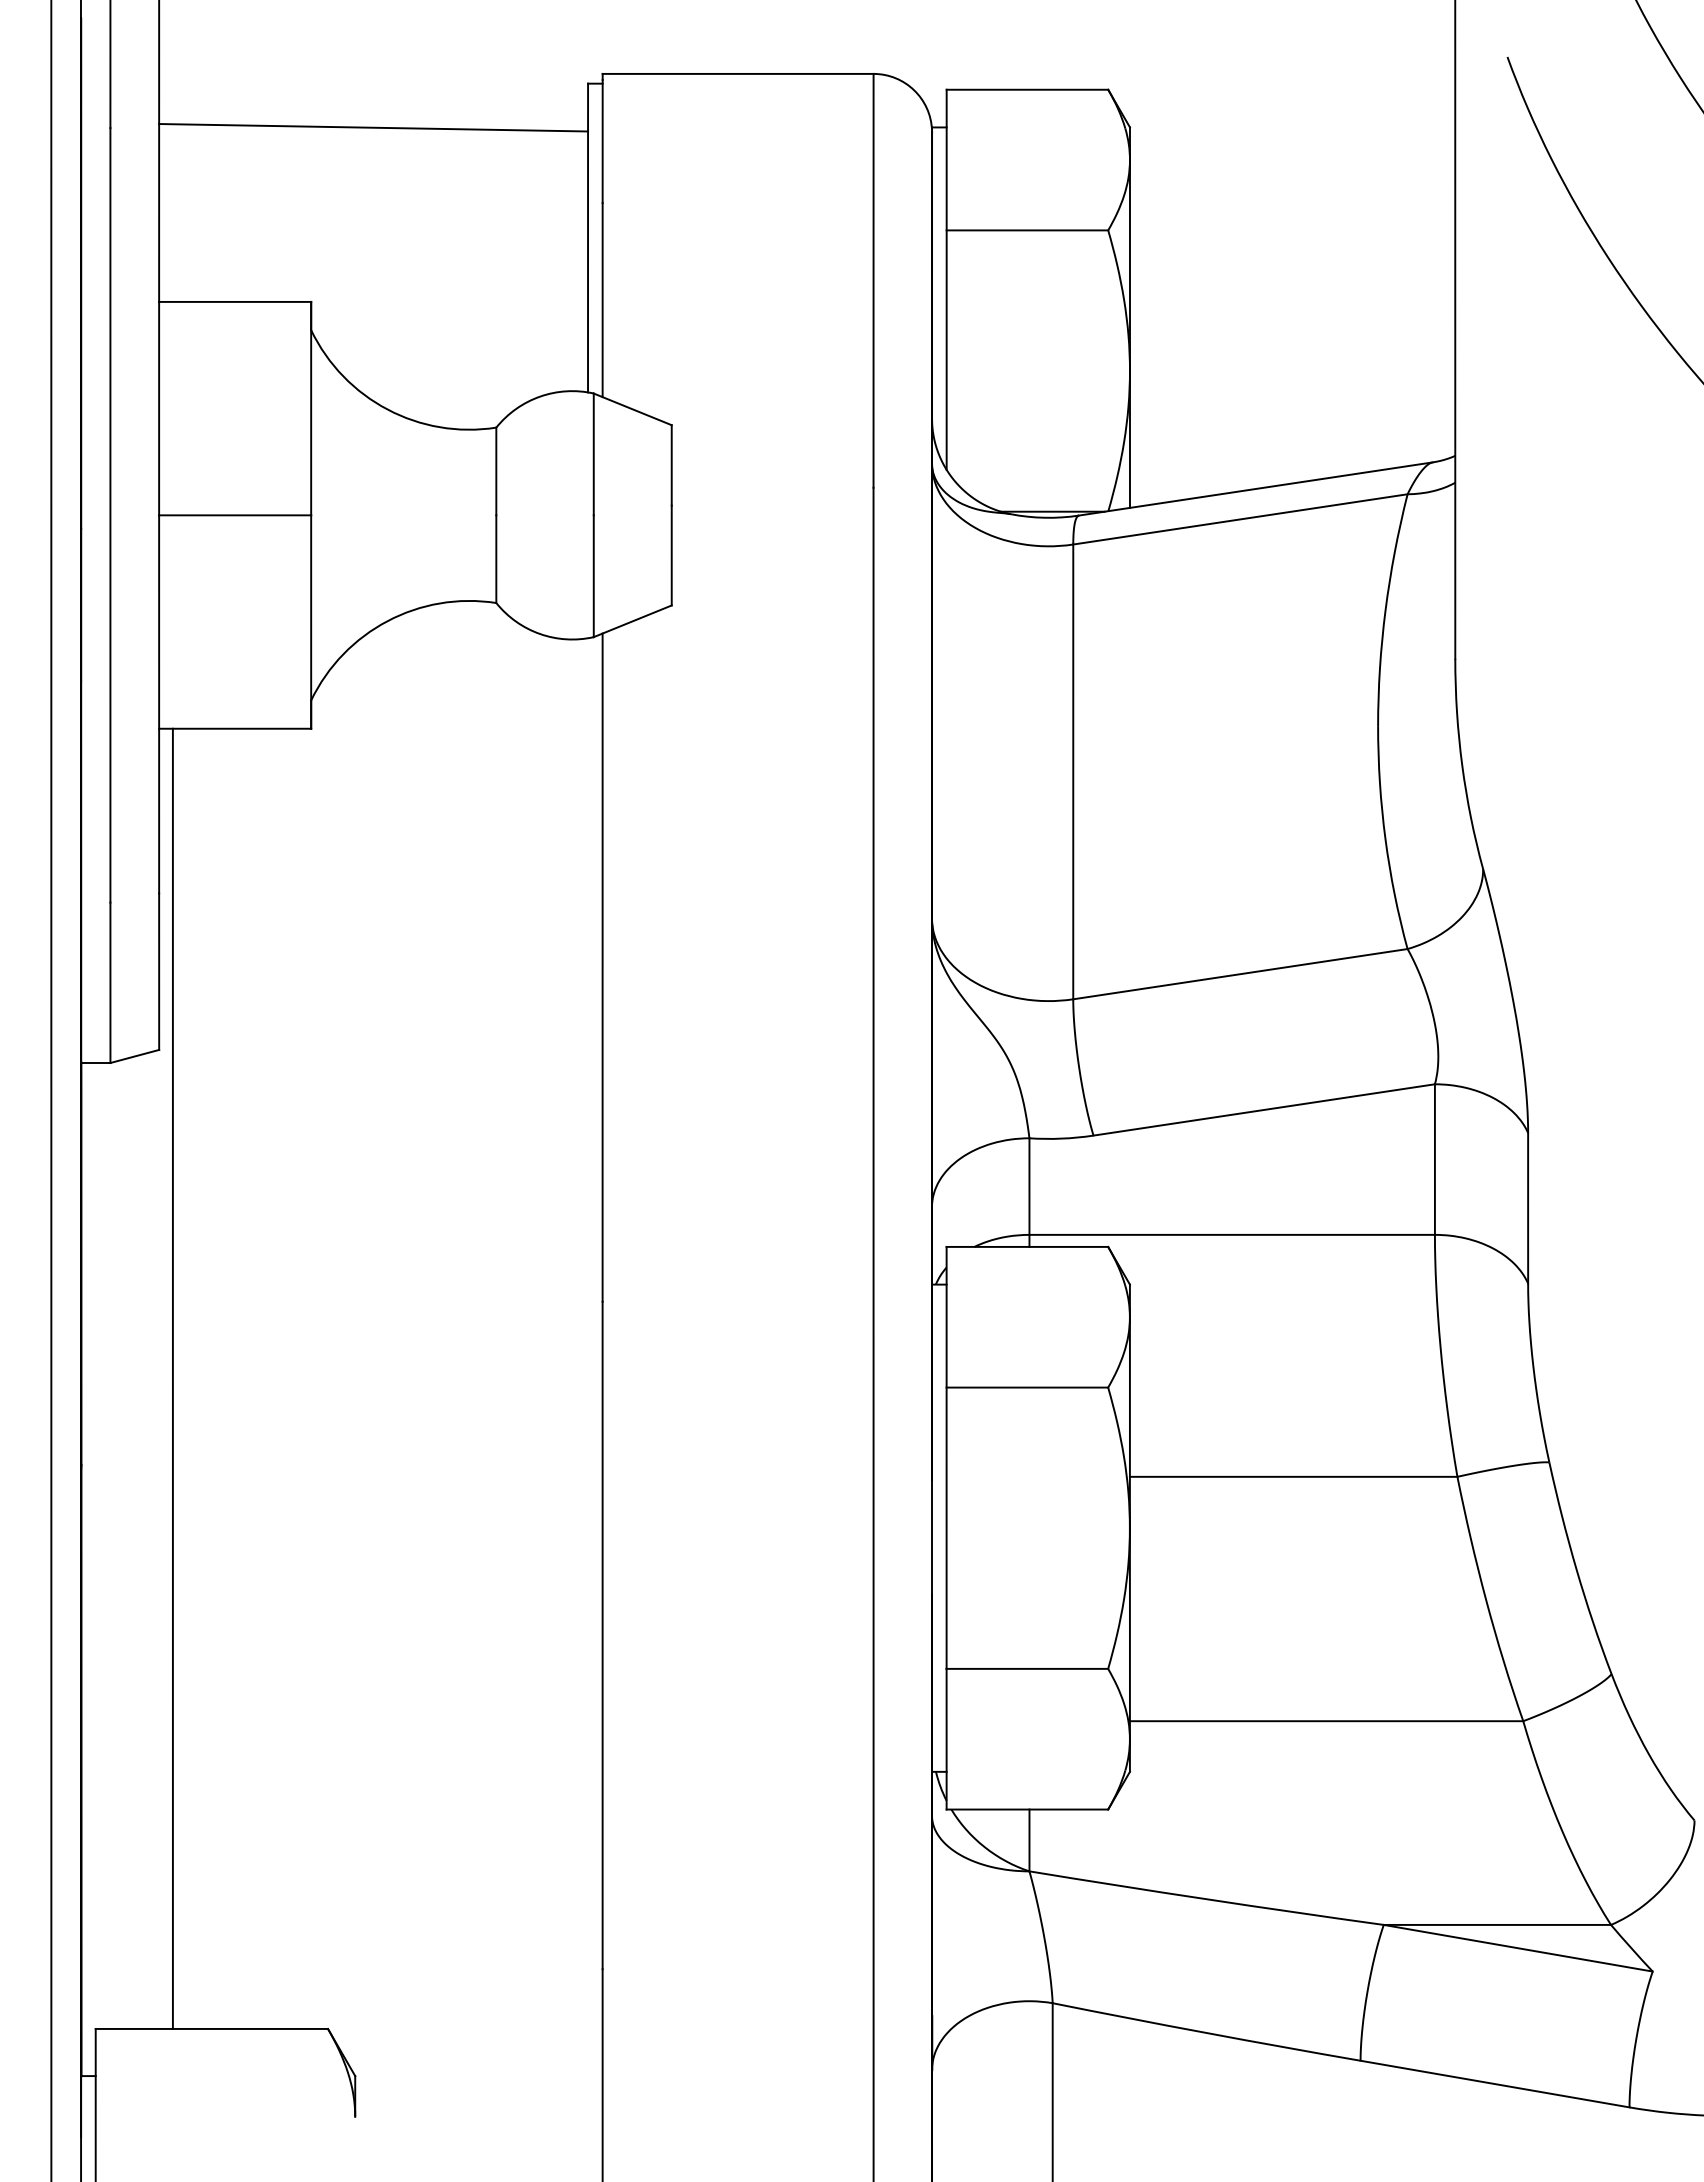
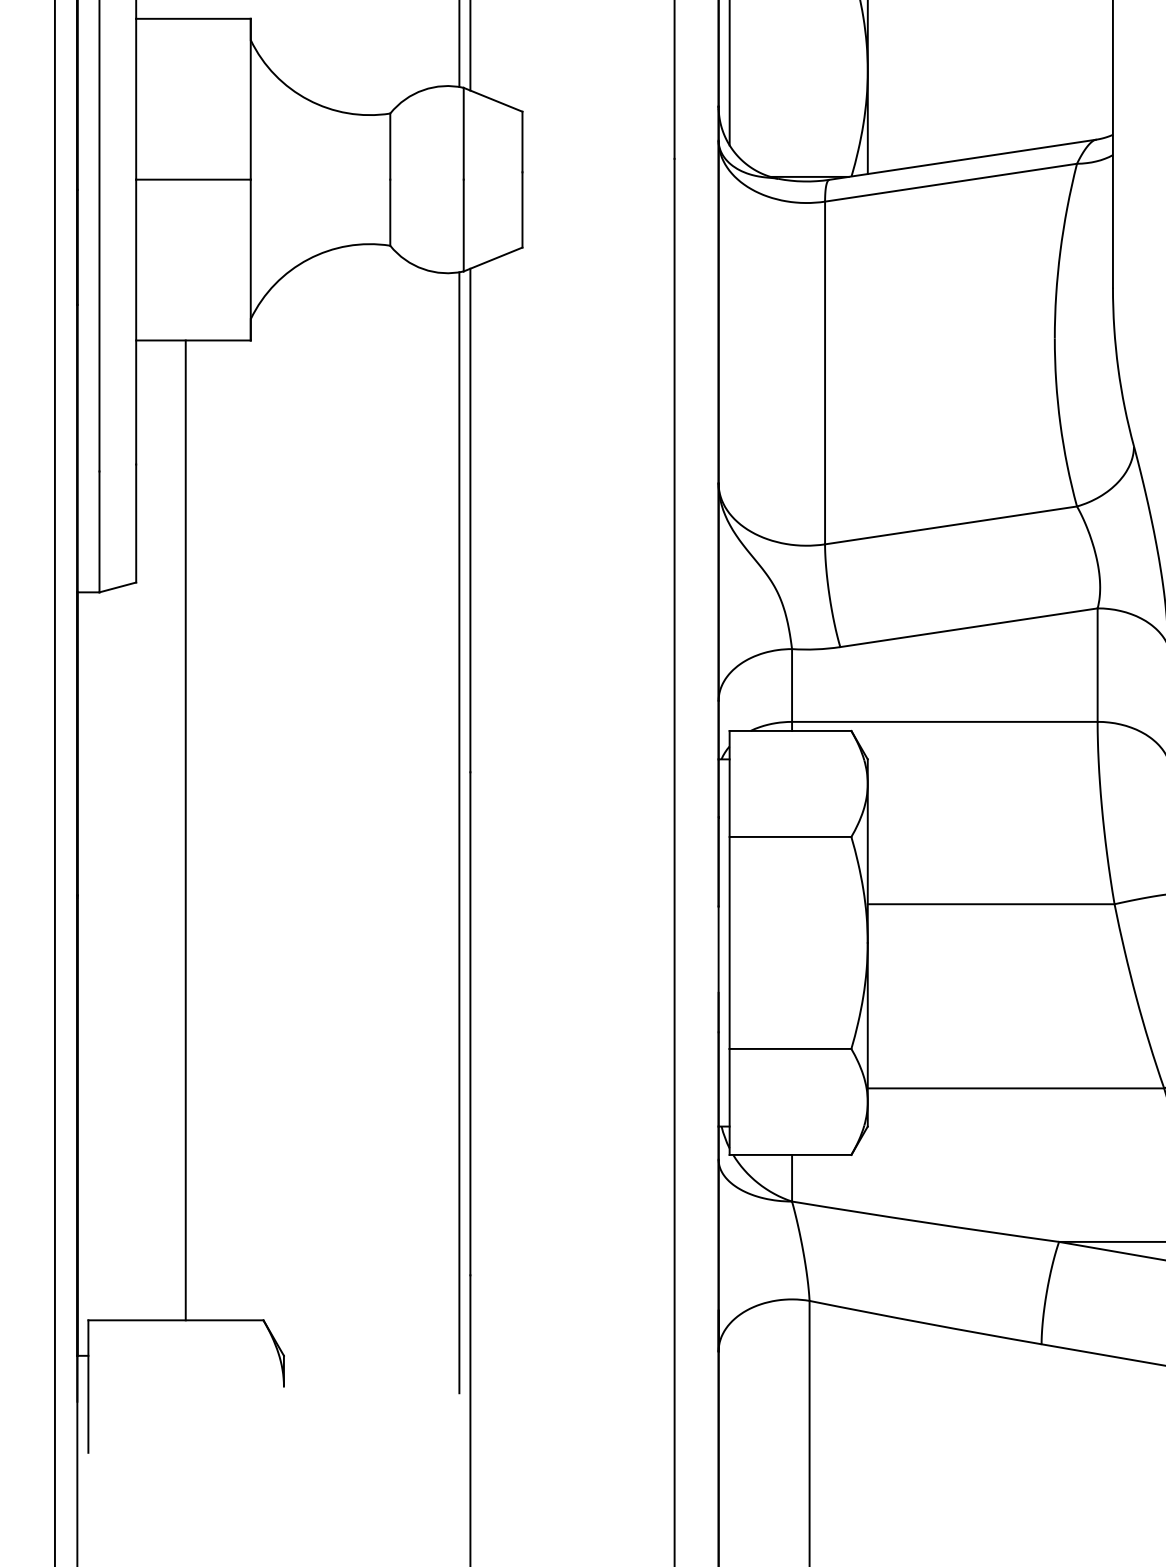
line: (172, 1378) -> (185, 830), moved
line: (588, 1381) -> (459, 832), added

